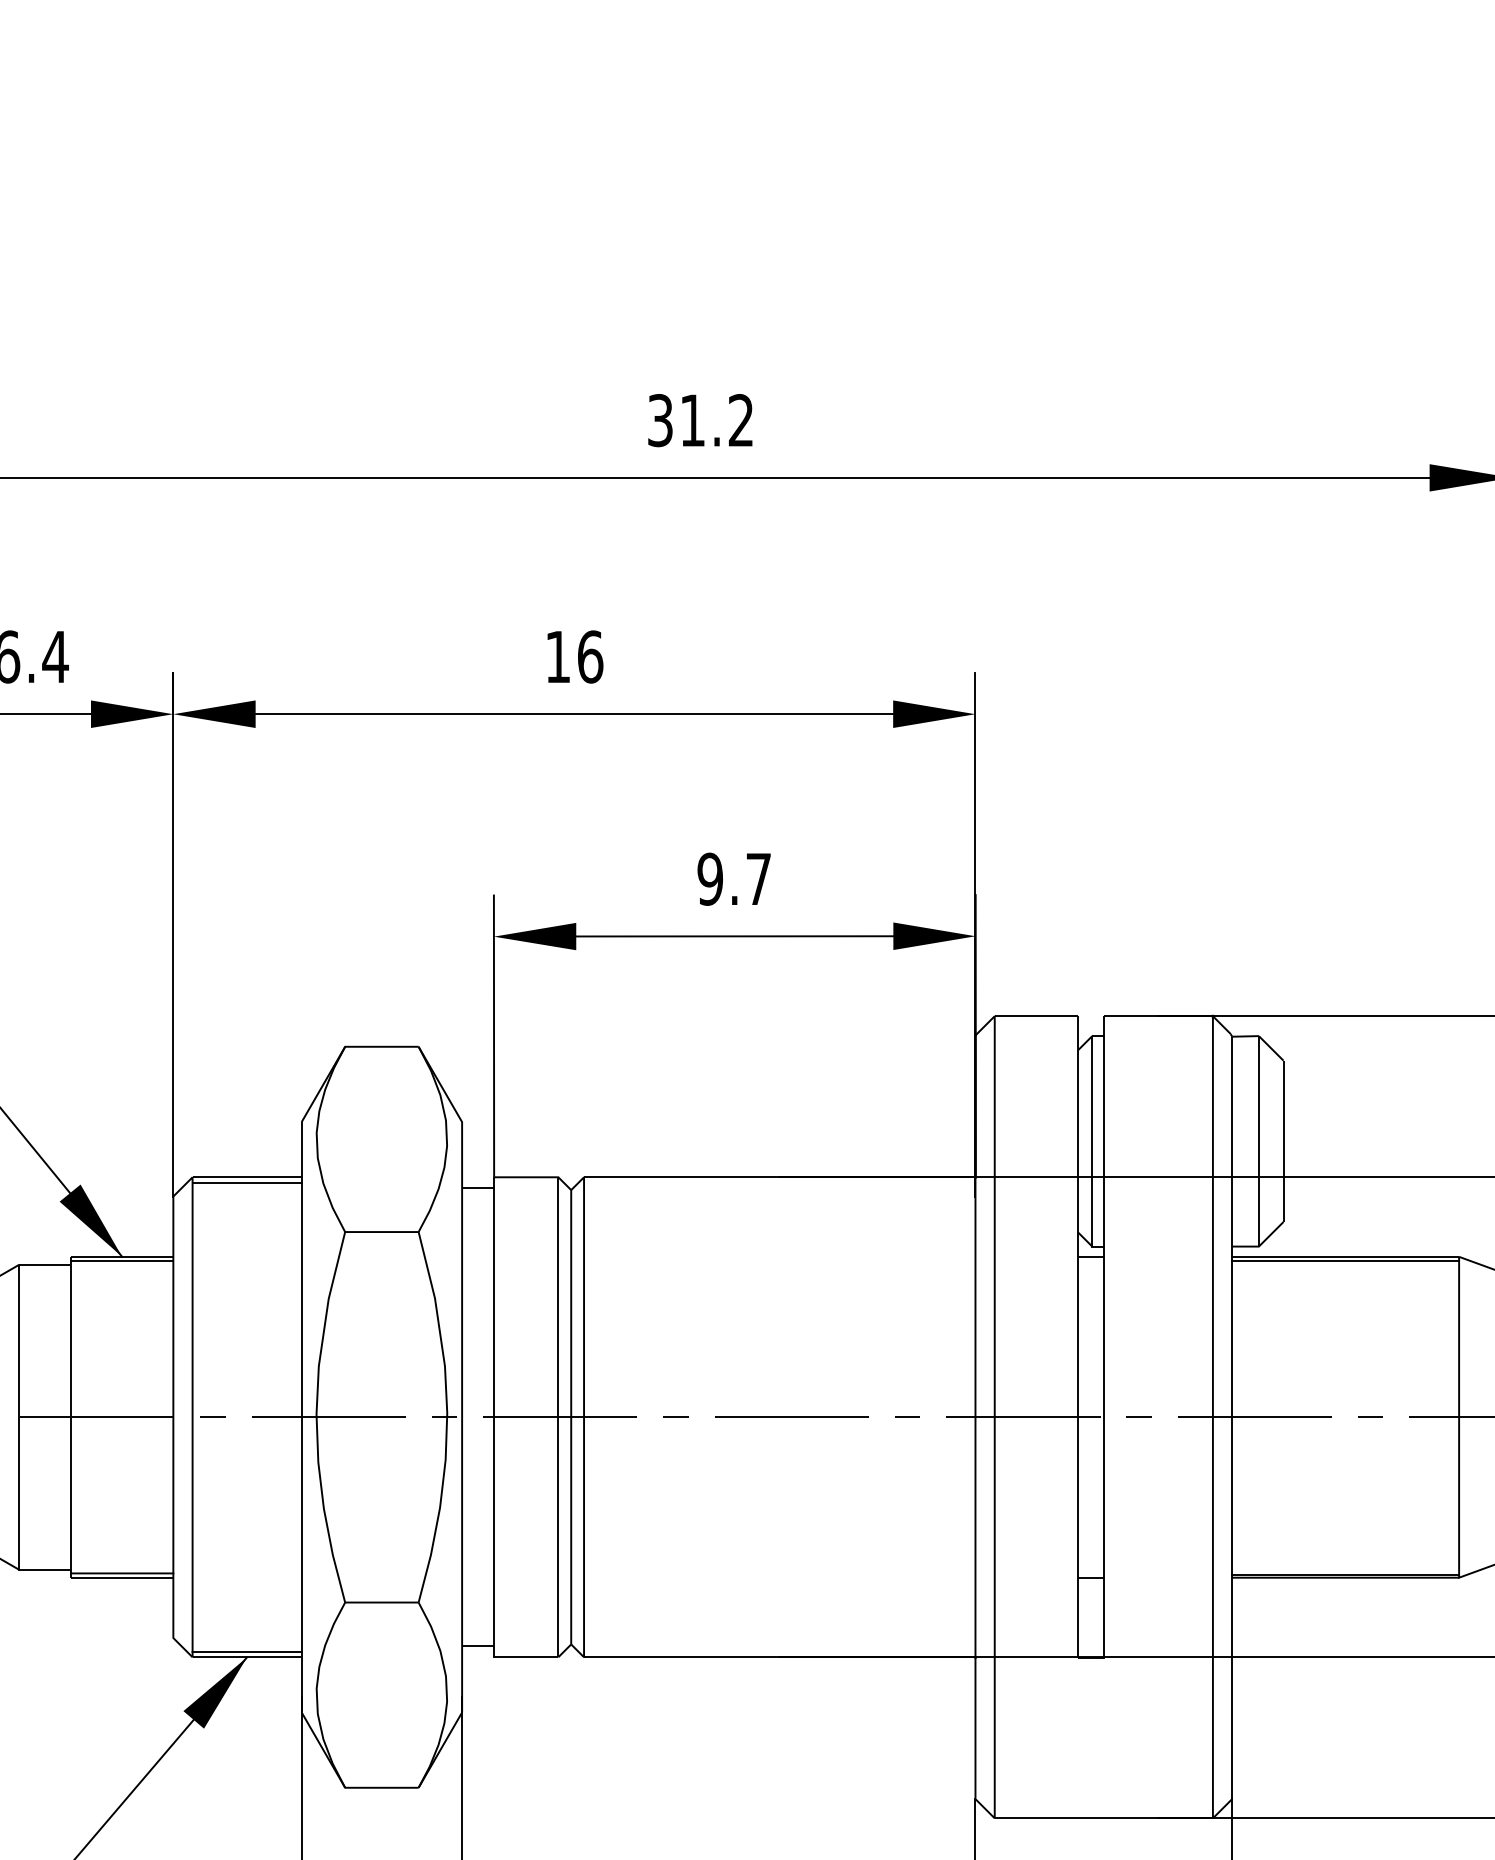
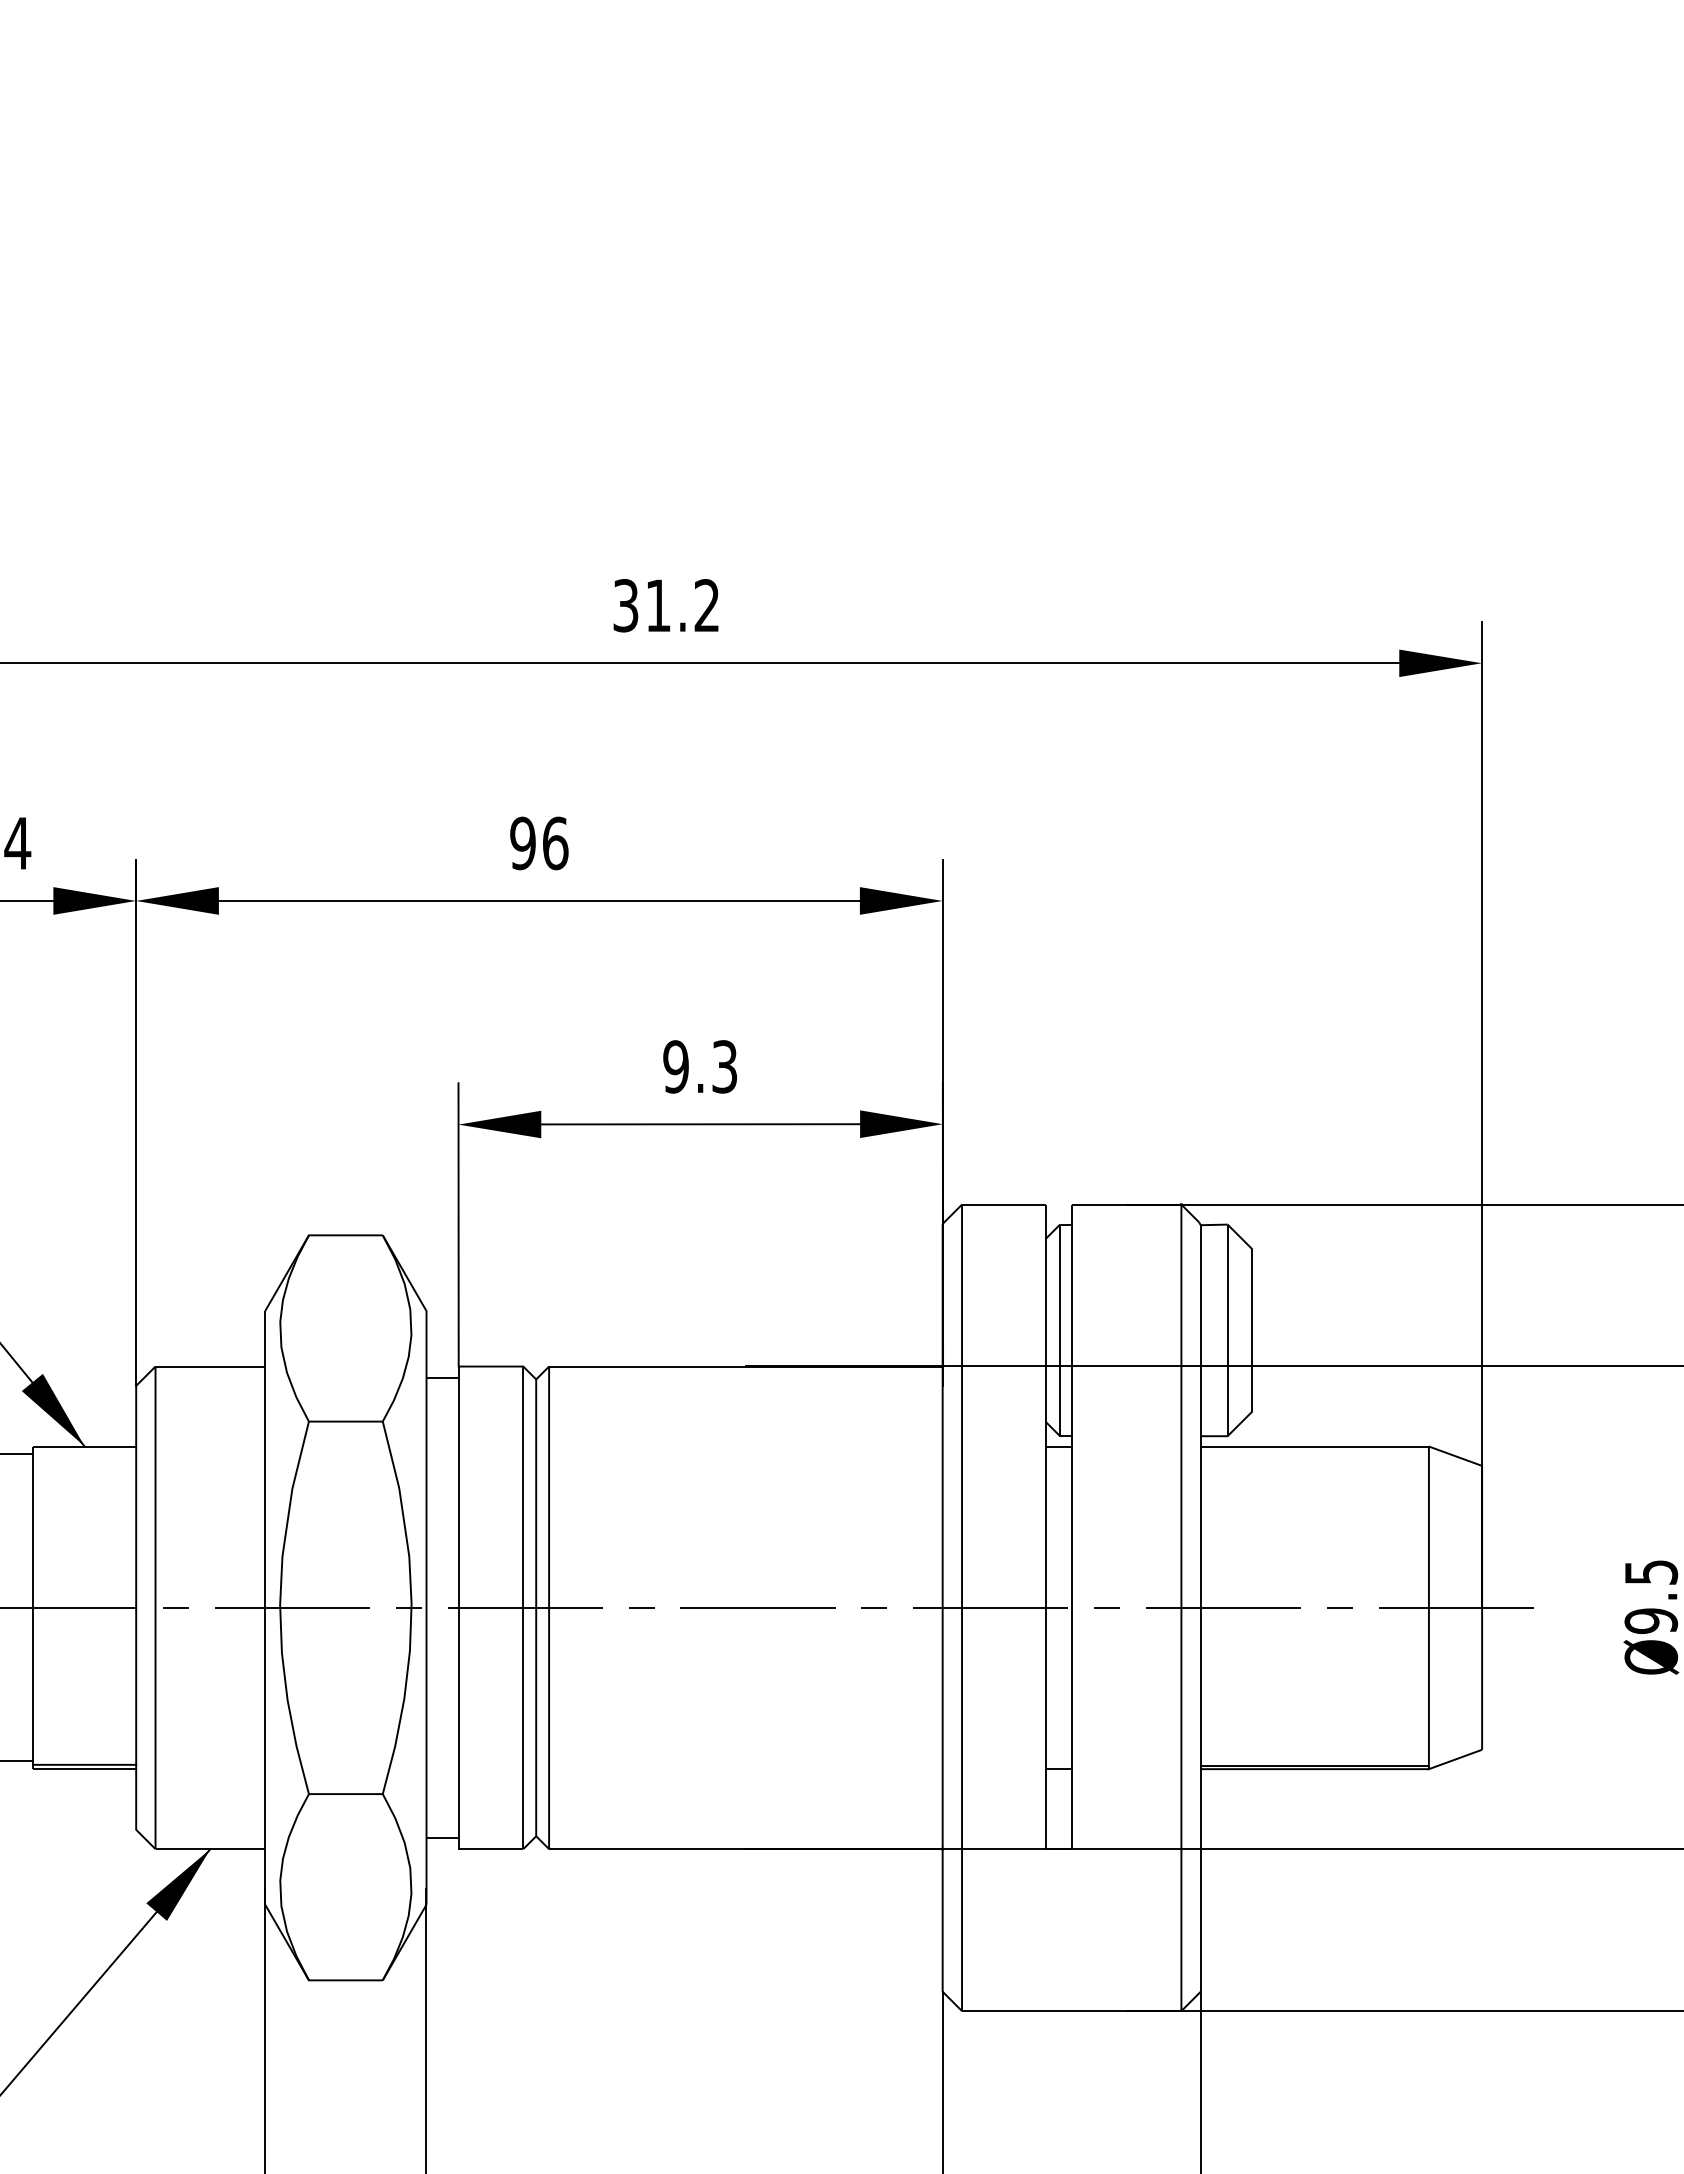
text: (557, 657) -> (522, 843), 16 -> 96
text: (758, 878) -> (724, 1066), 9.7 -> 9.3
line: (247, 1182) -> (210, 1371), removed
line: (121, 1260) -> (84, 1450), removed
line: (1345, 1260) -> (1314, 1450), removed
line: (247, 1651) -> (210, 1843), removed

